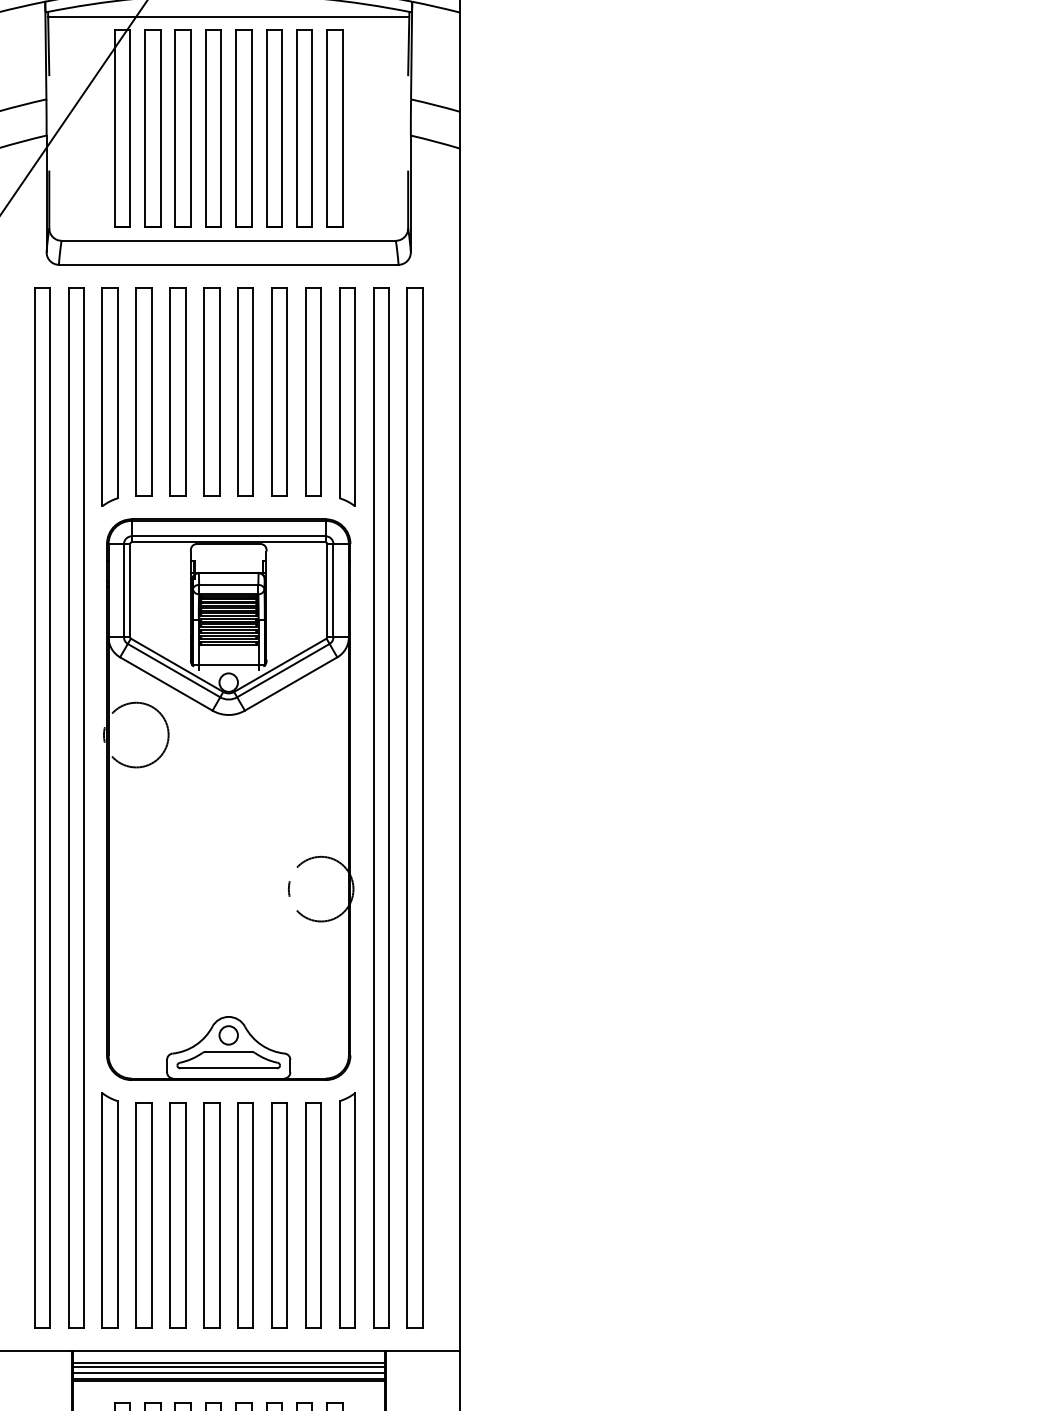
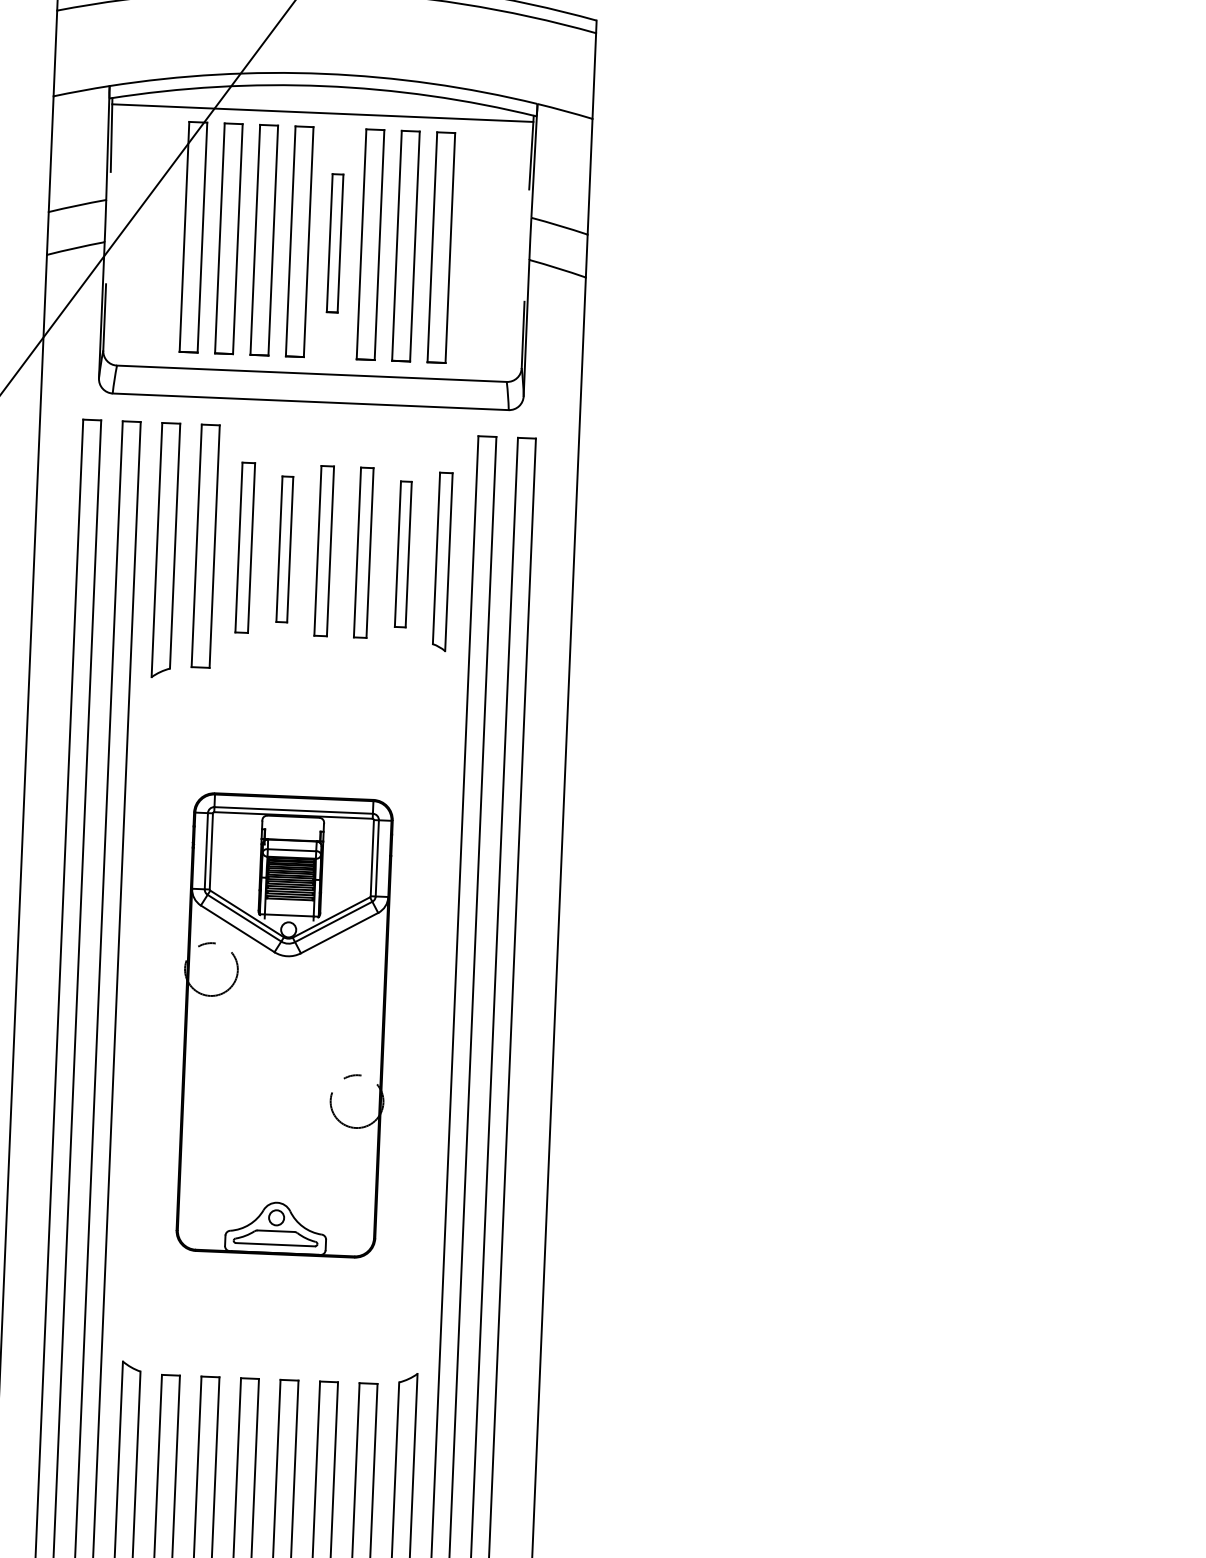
part: (243, 128) -> (334, 243), size x0.6
part: (177, 391) -> (244, 547), size x0.7
part: (211, 391) -> (284, 548), size x0.6
part: (245, 391) -> (324, 550), size x0.7
part: (279, 391) -> (363, 551), size x0.7
part: (313, 391) -> (403, 553), size x0.6
part: (347, 396) -> (442, 561), size x0.7
part: (228, 799) -> (284, 1025), size x0.7

